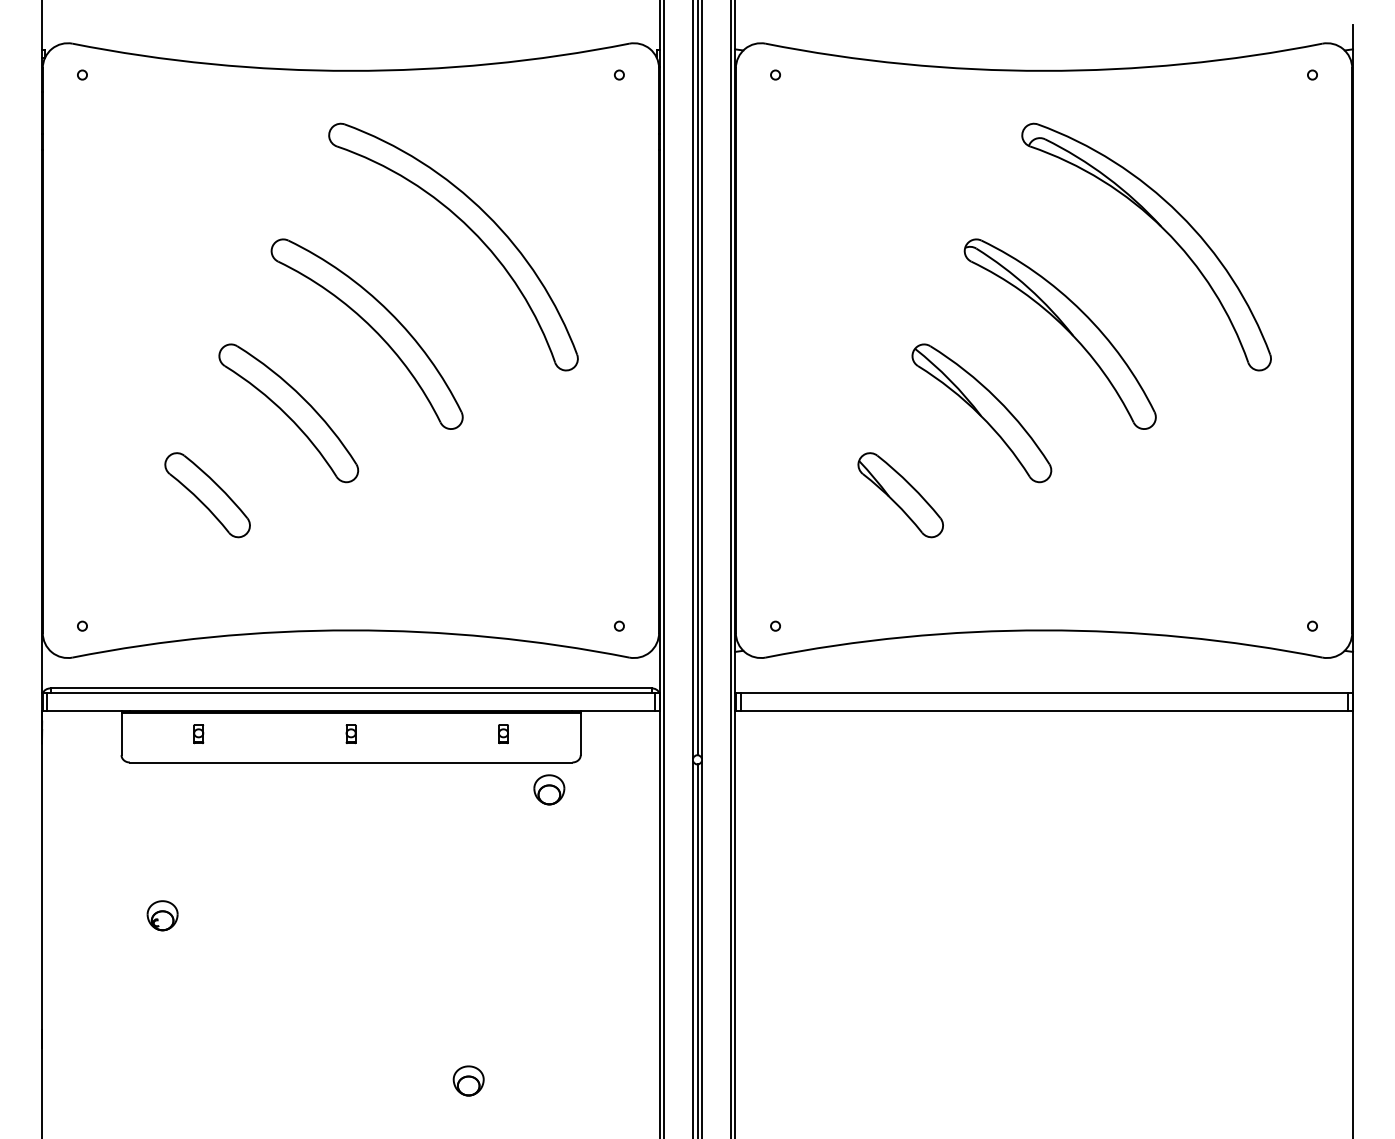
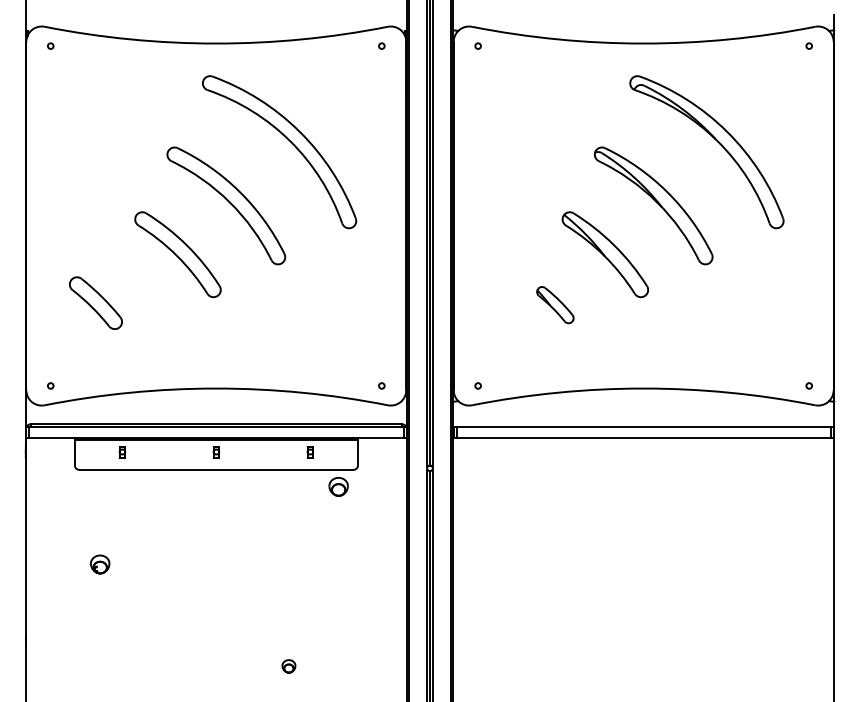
part: (206, 494) -> (95, 302), moved
part: (901, 494) -> (555, 304), size x0.7
part: (468, 1081) -> (288, 666), size x0.7

